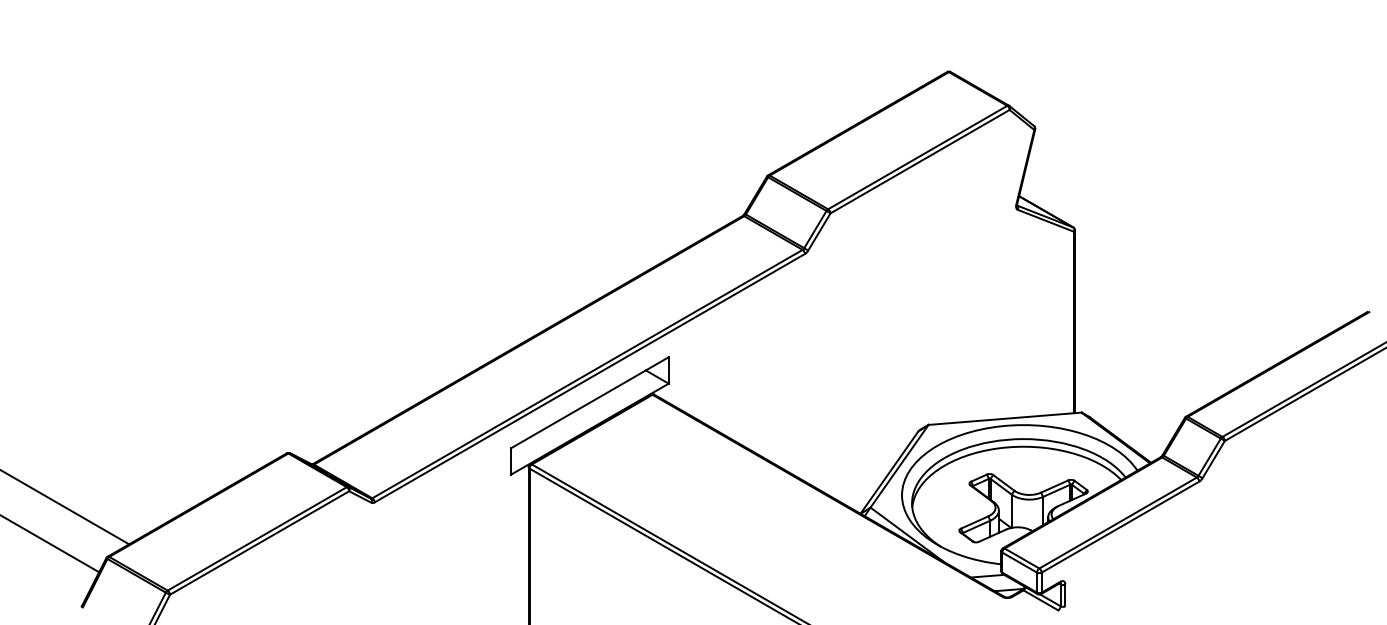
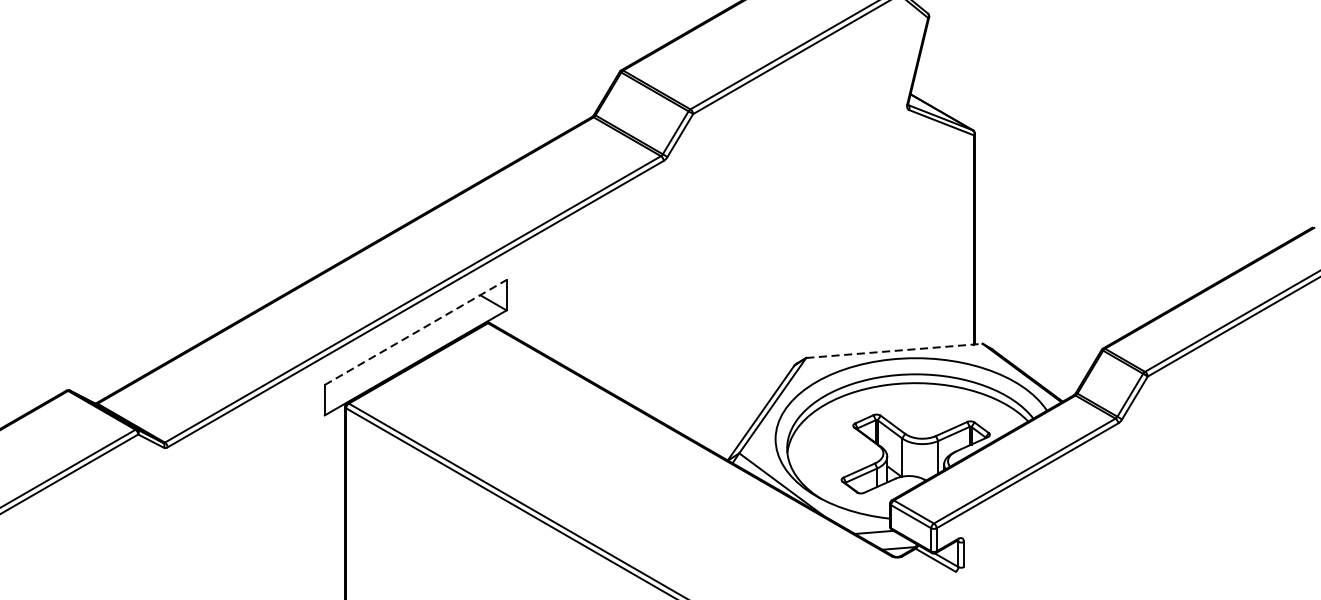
line: (590, 402) -> (416, 332), solid -> dashed
line: (1005, 418) -> (894, 350), solid -> dashed

